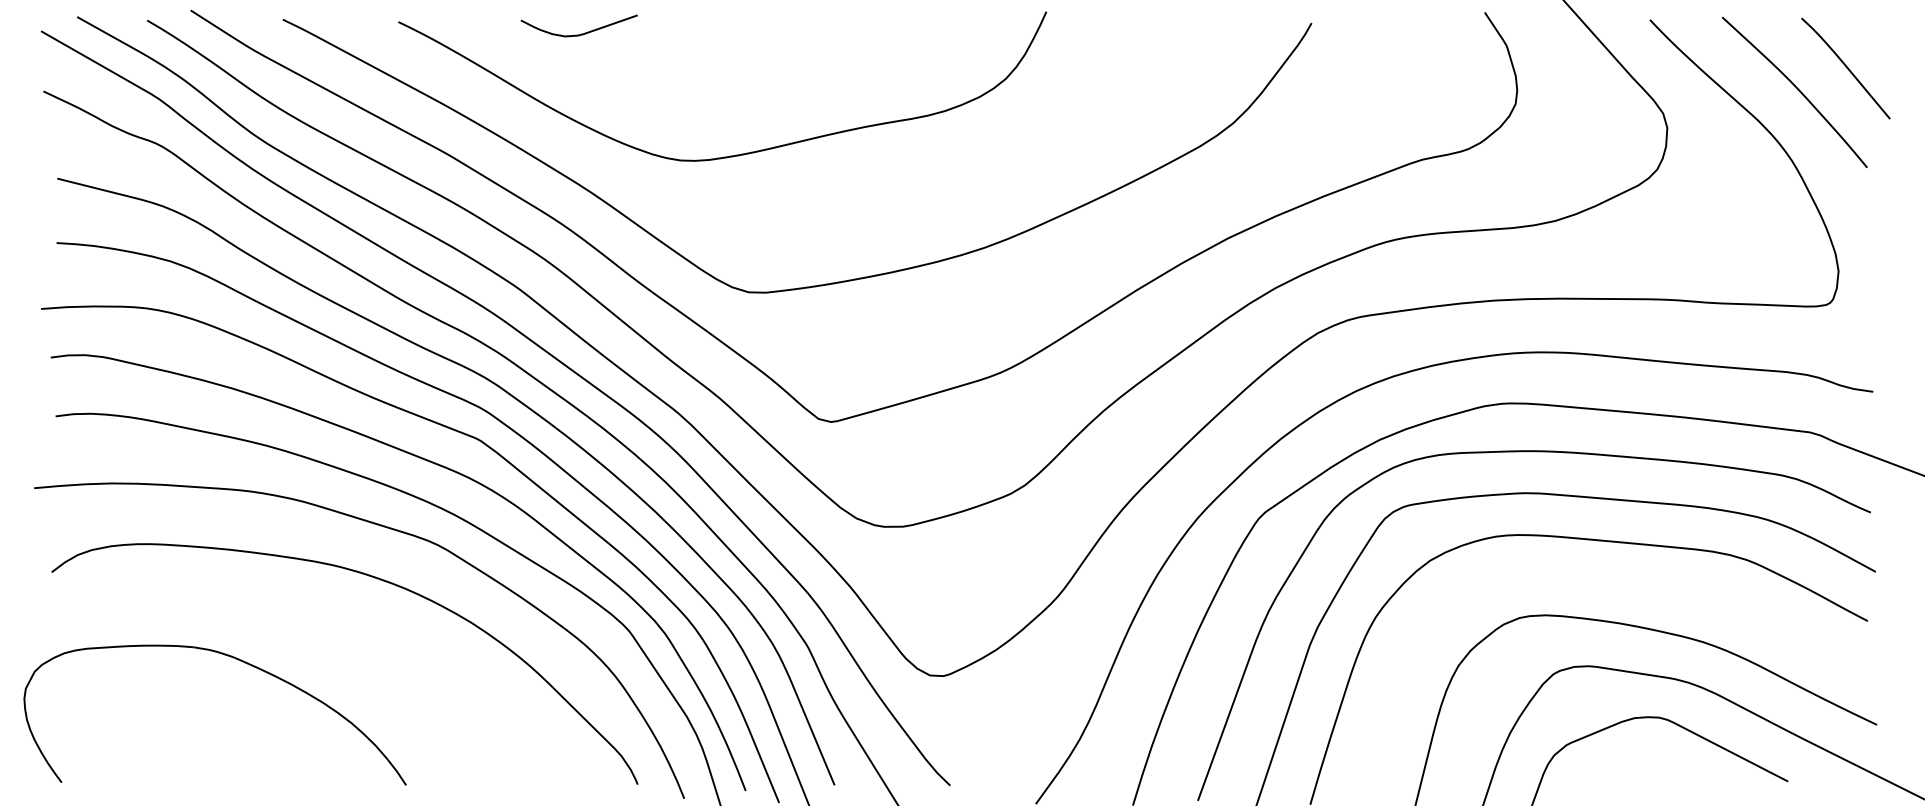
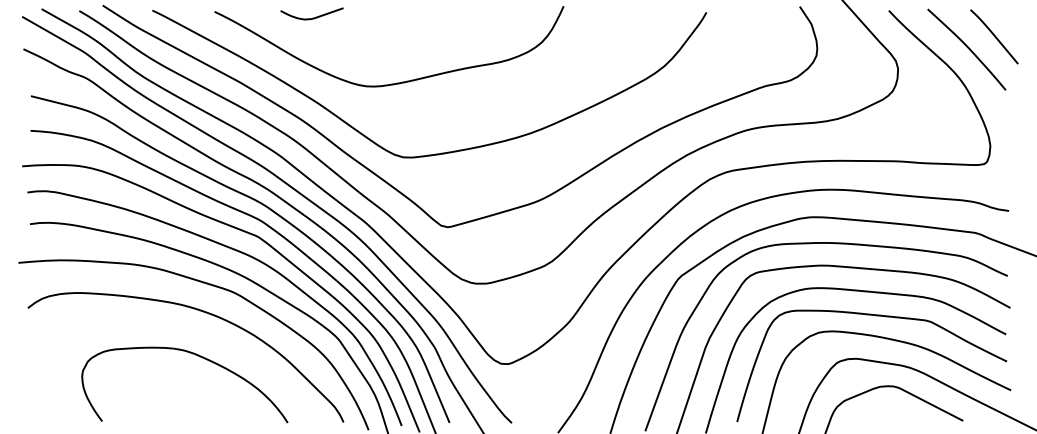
curve: (1625, 587) -> (875, 316), added
part: (238, 661) -> (197, 356), moved

